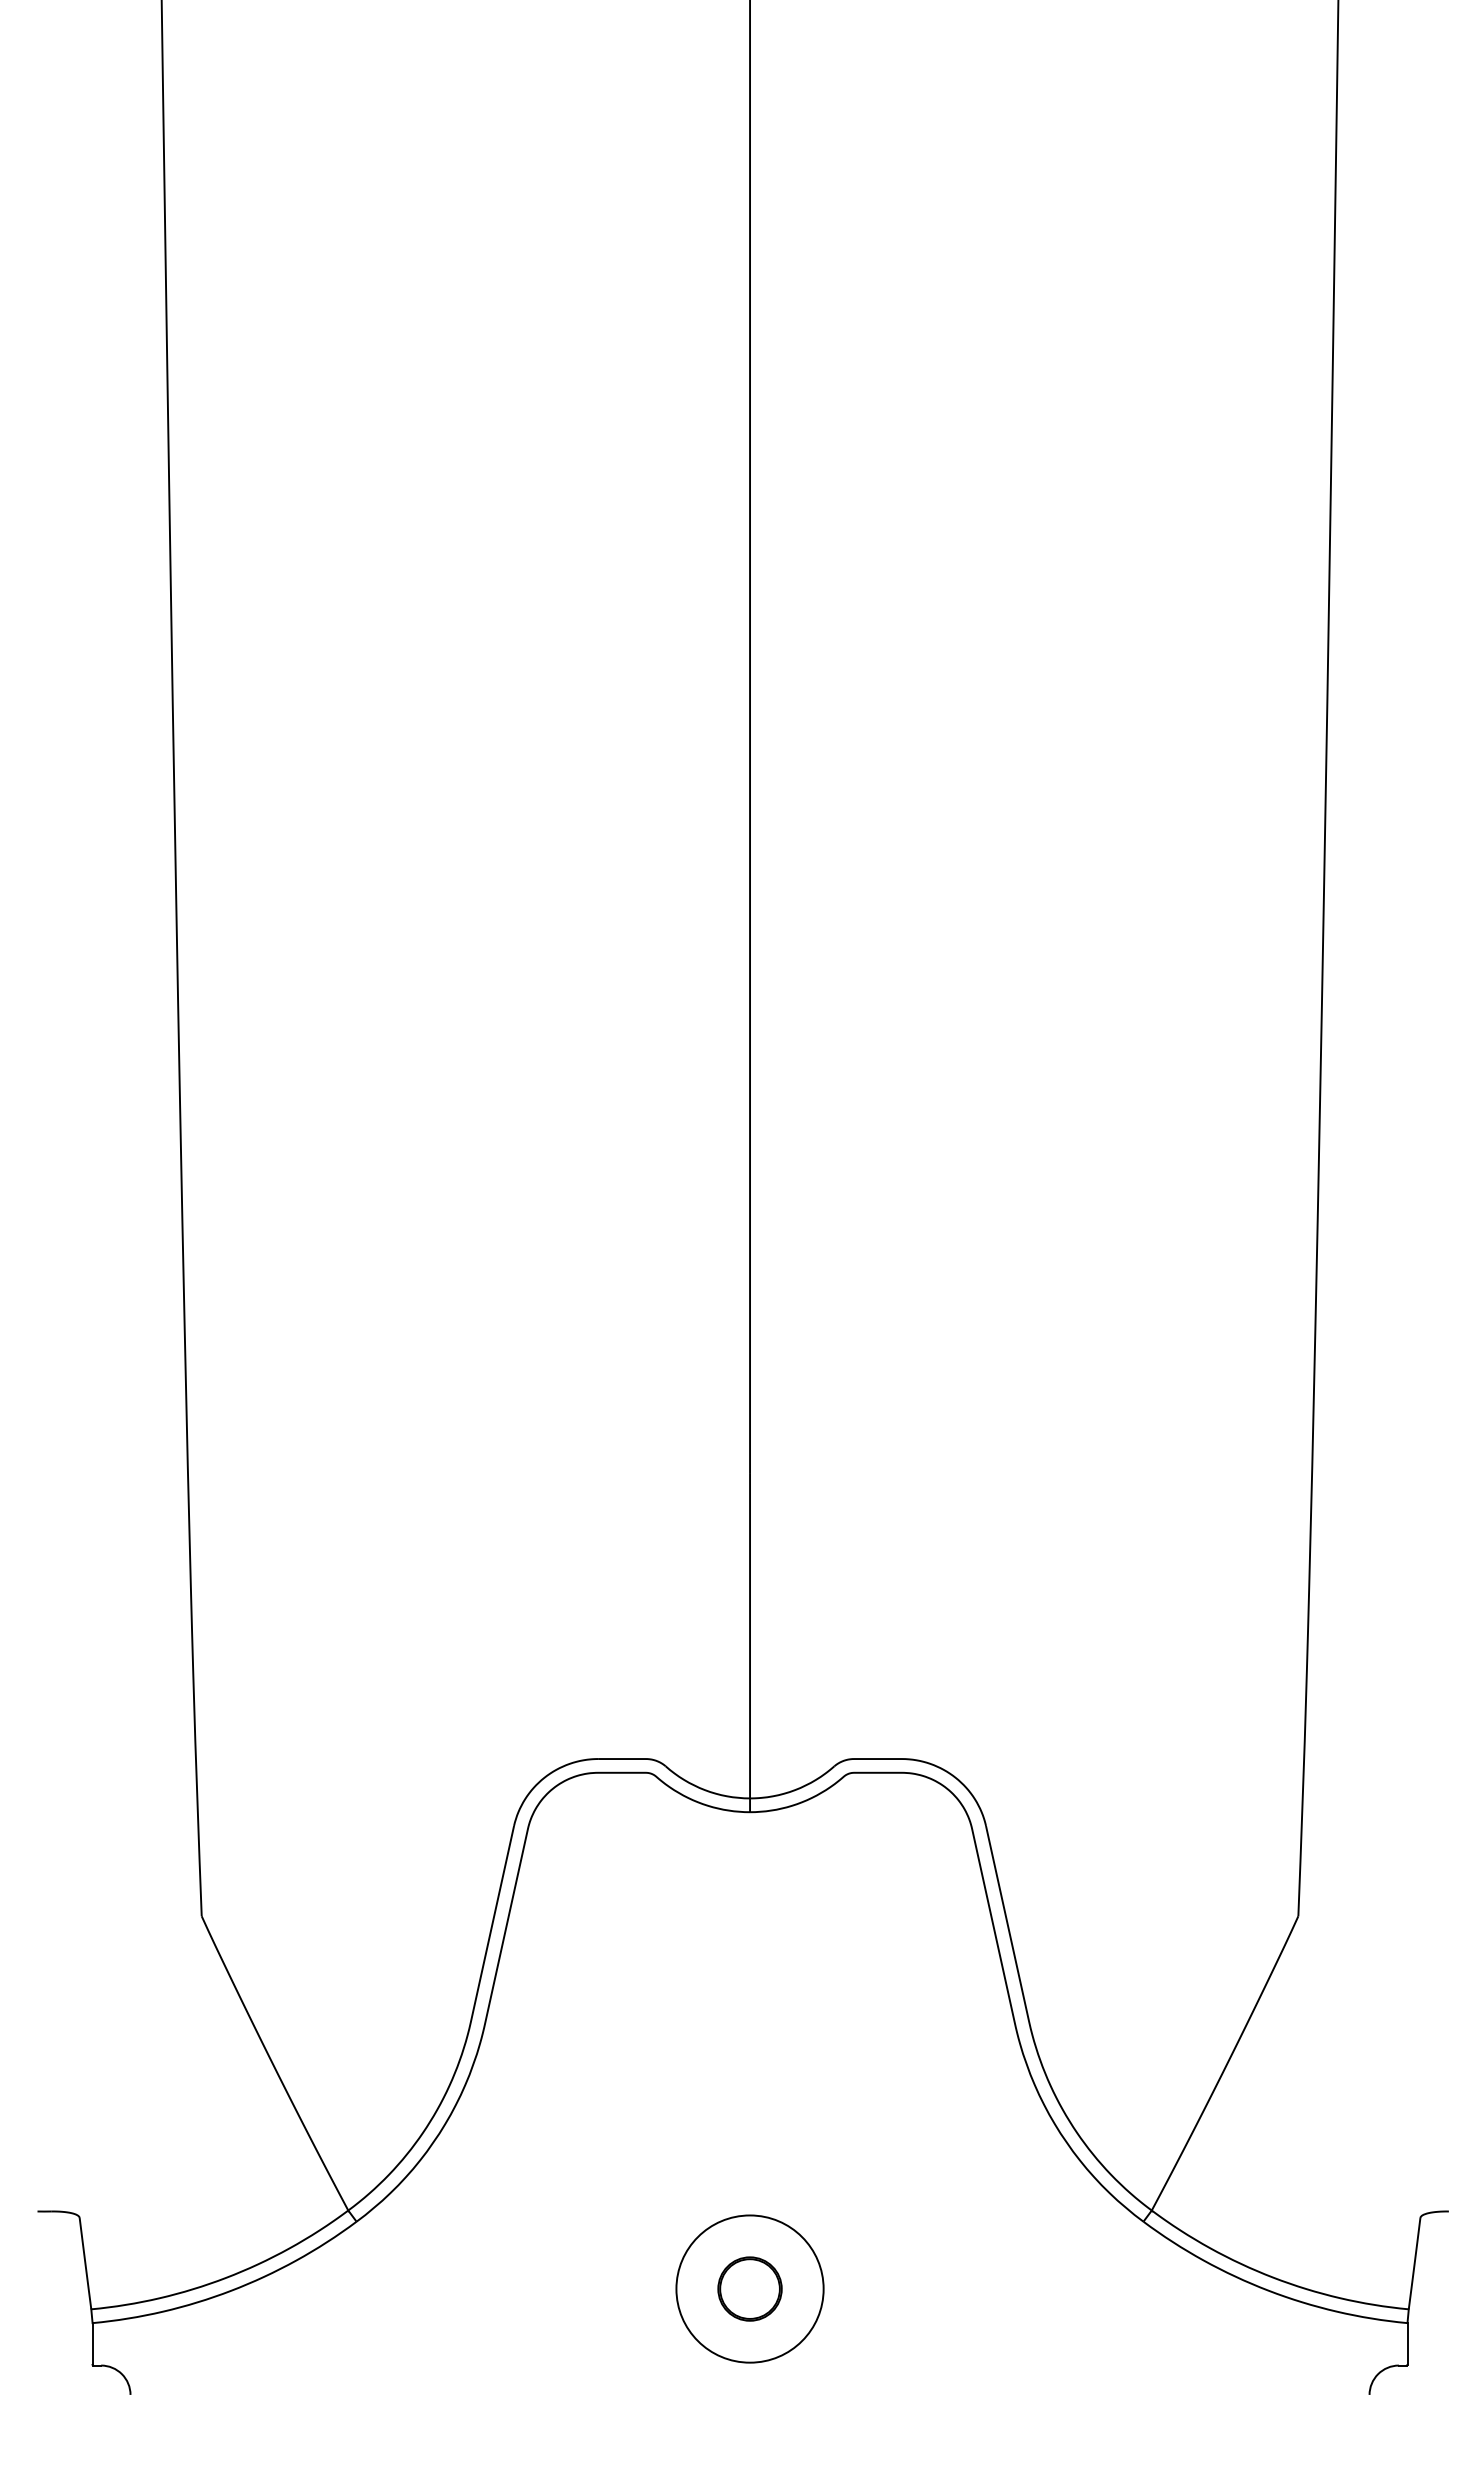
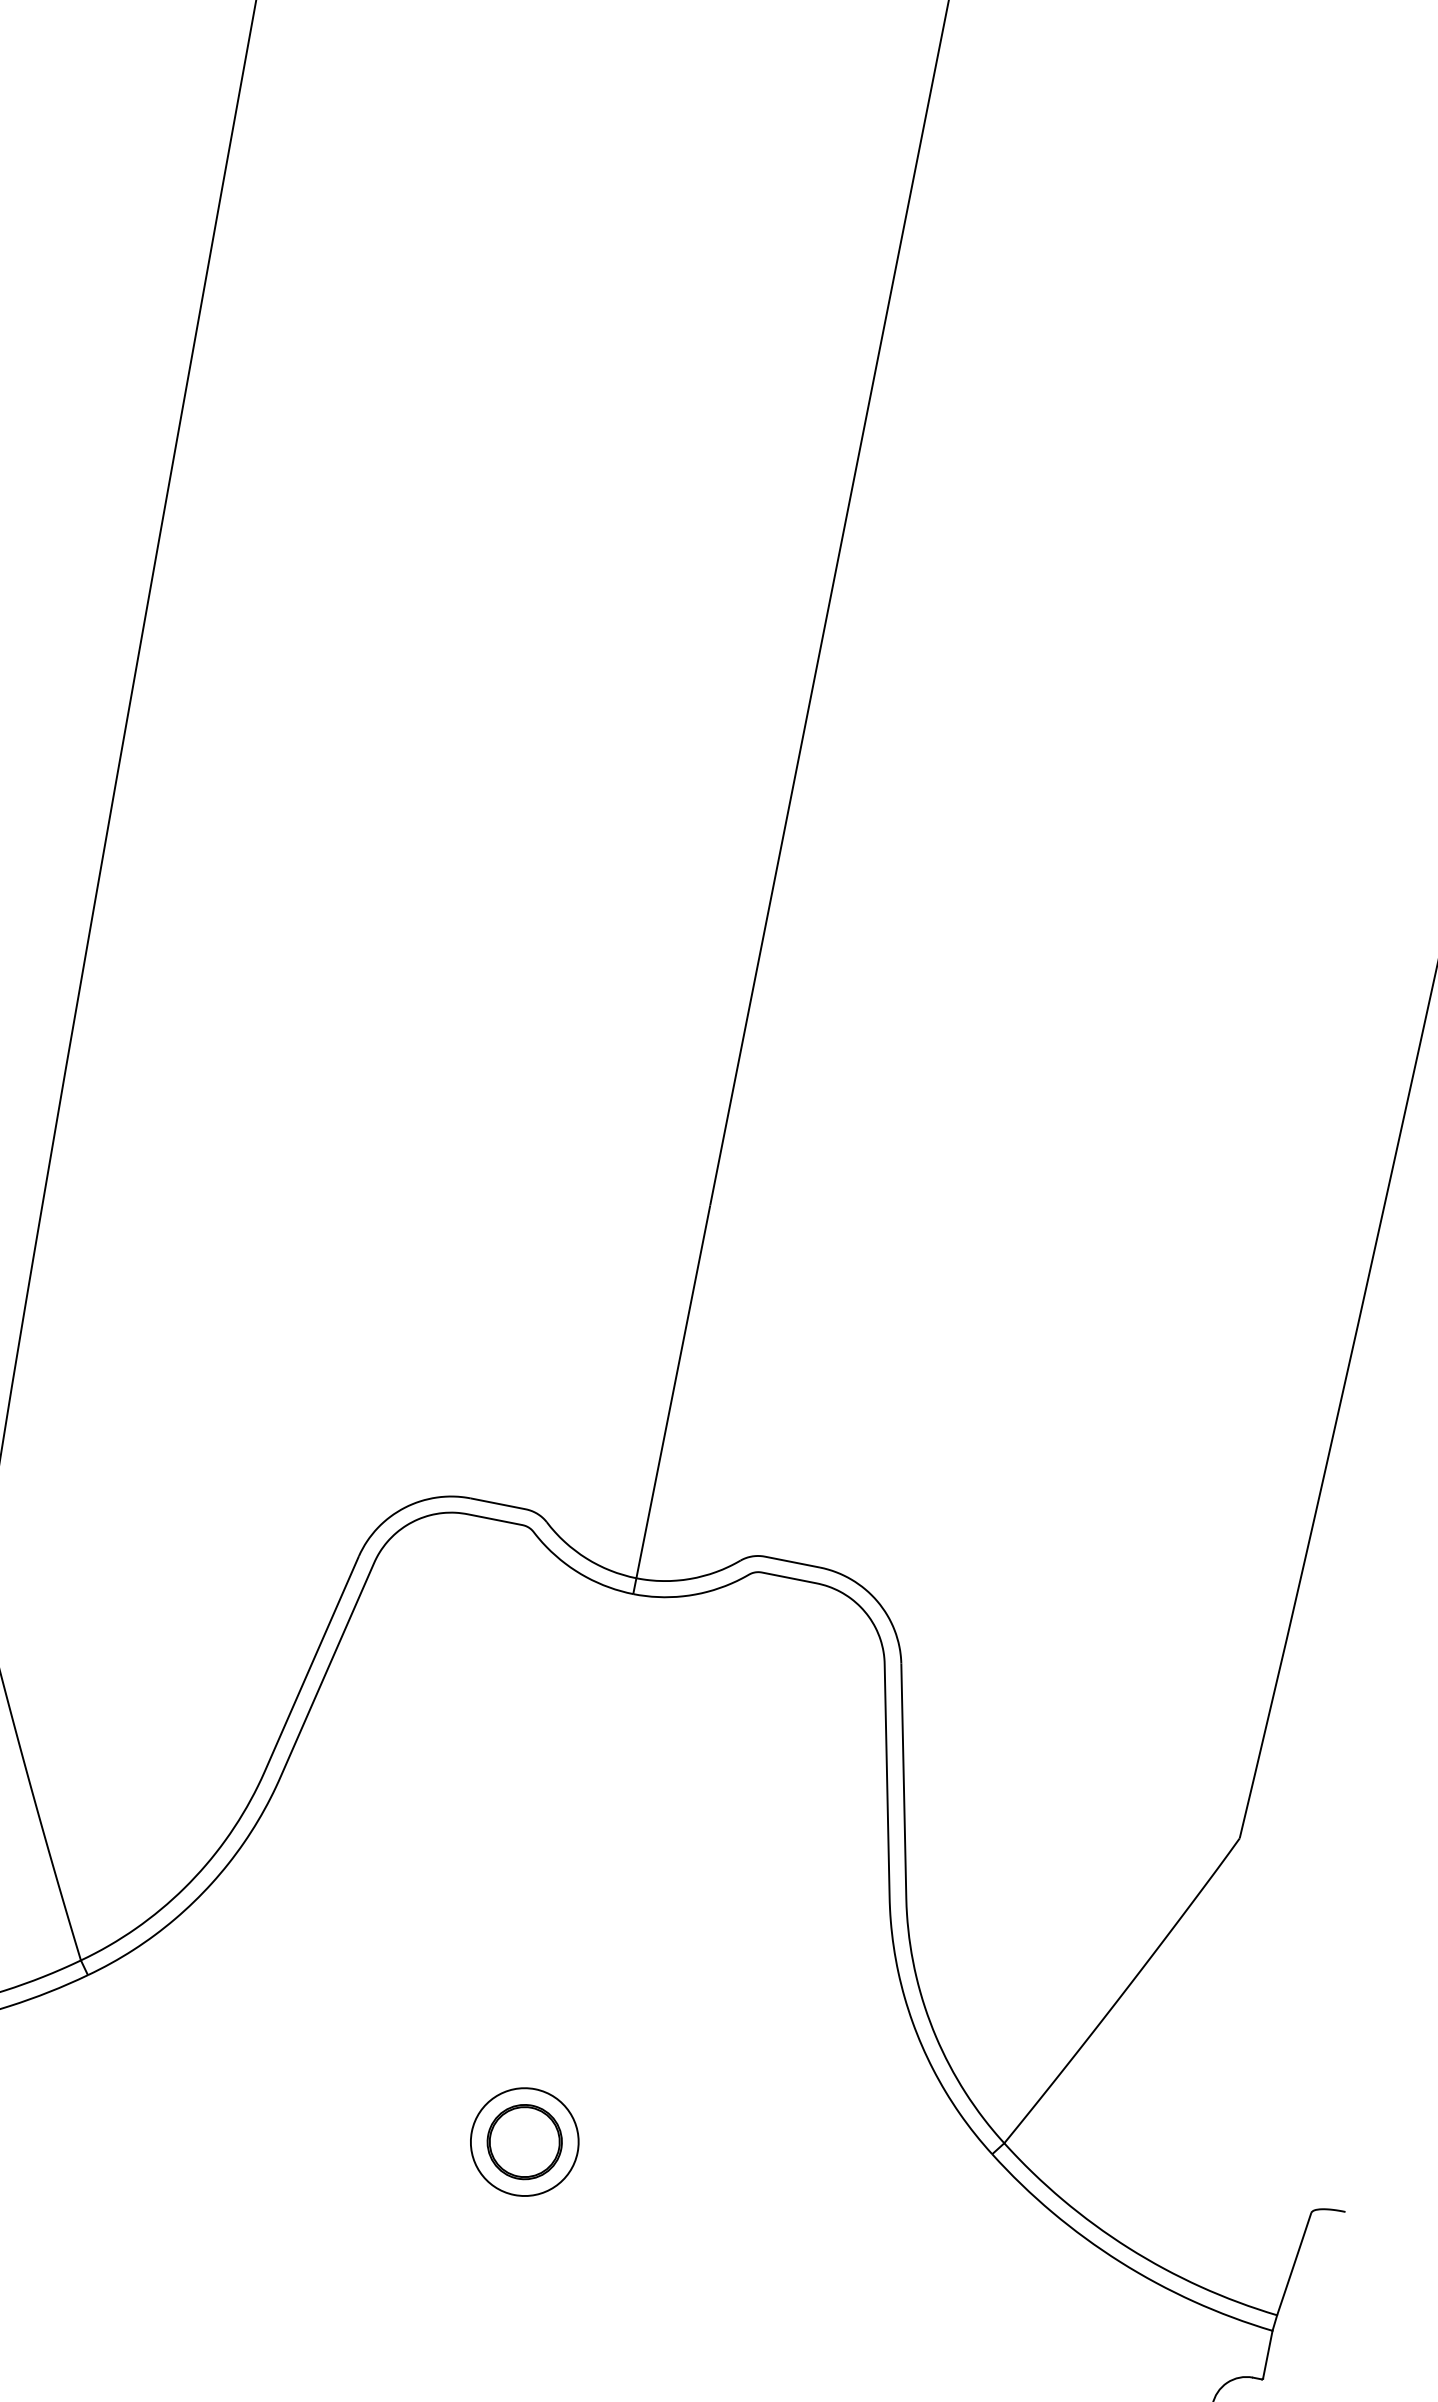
circle: (750, 2289) -> (525, 2142), size x0.62

